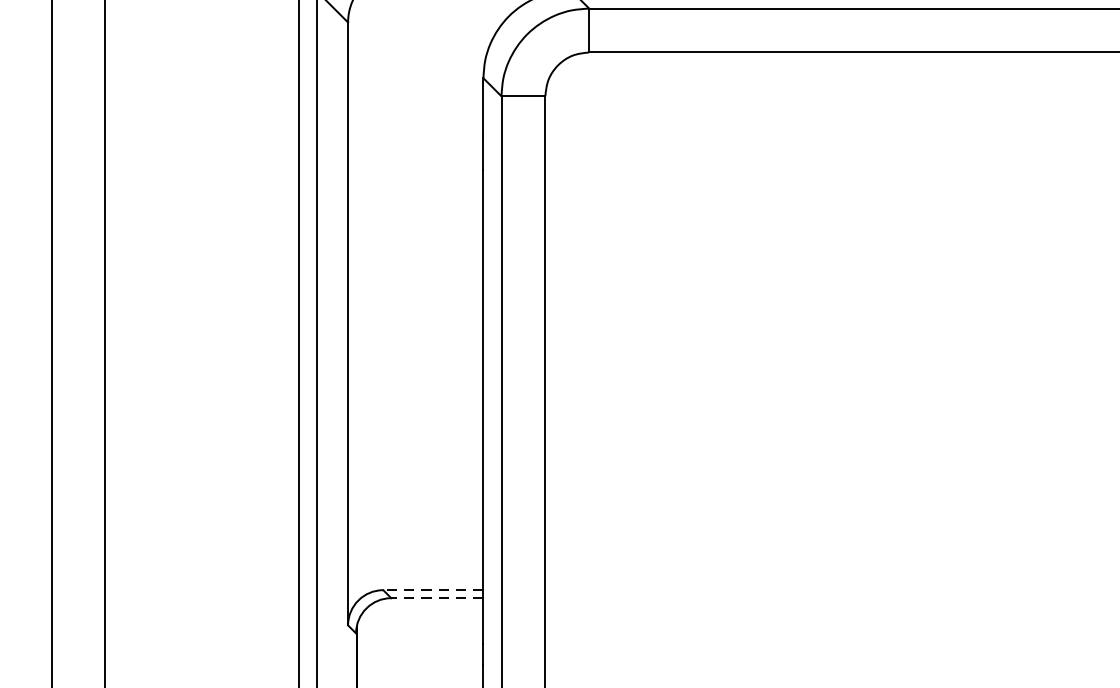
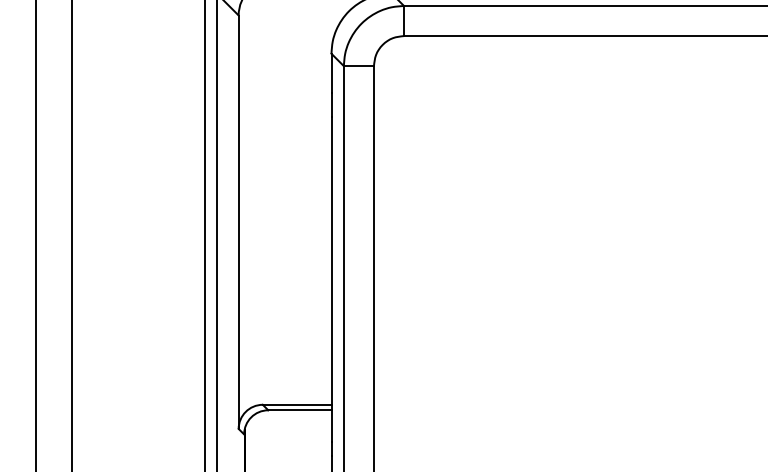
line: (432, 589) -> (296, 404), dashed -> solid
line: (436, 598) -> (299, 410), dashed -> solid

